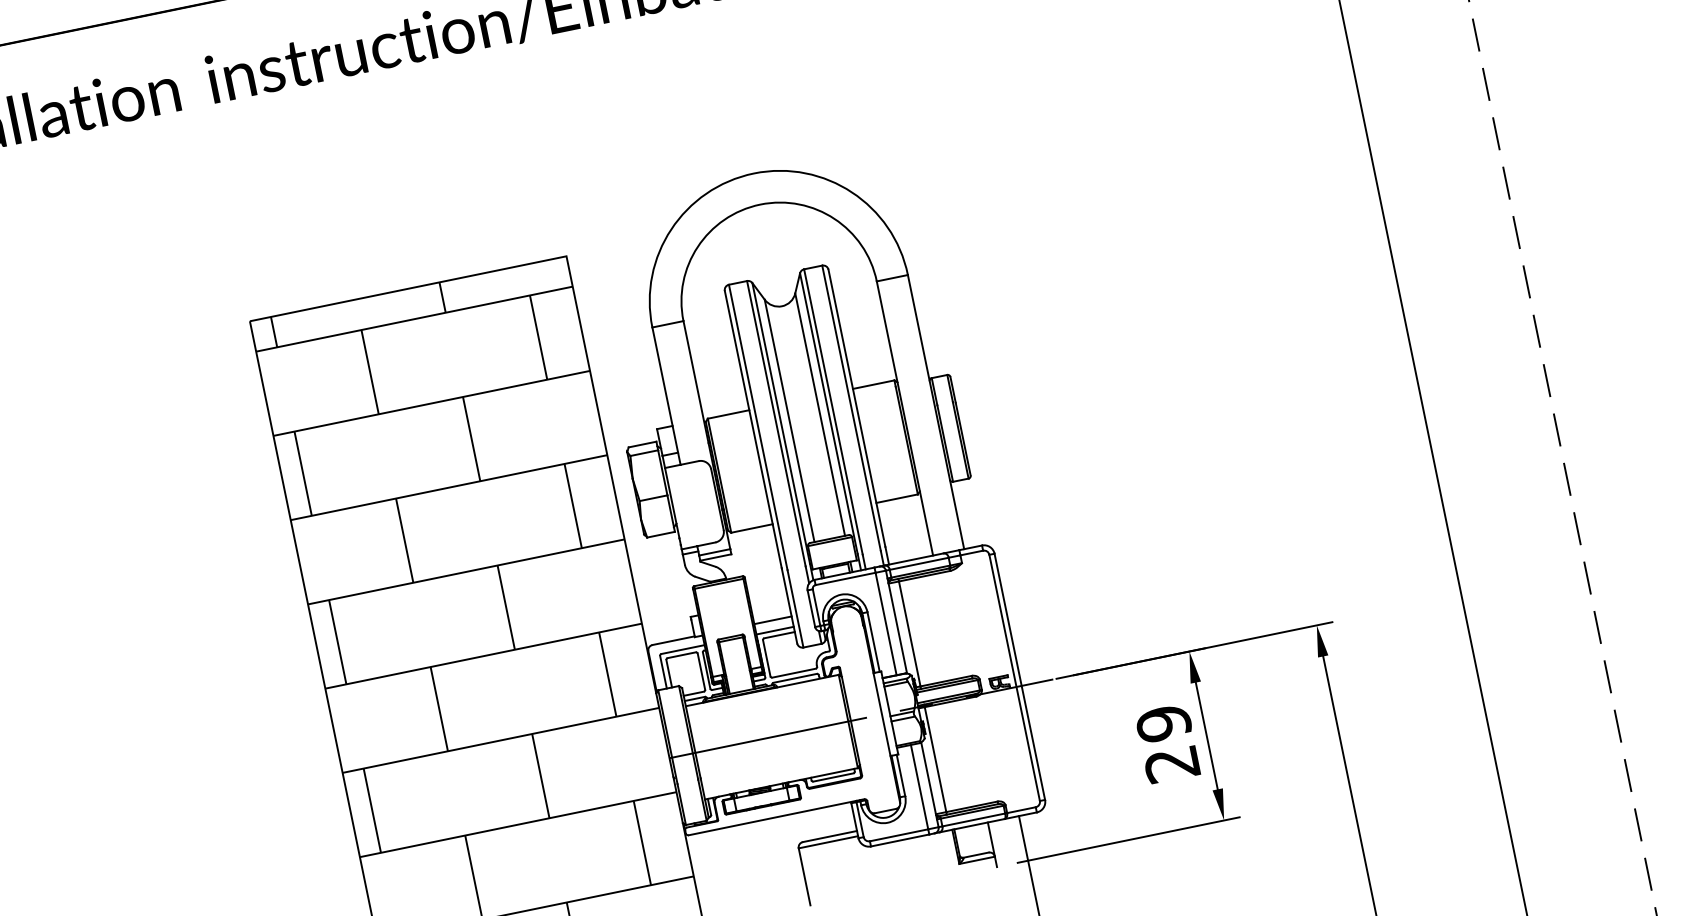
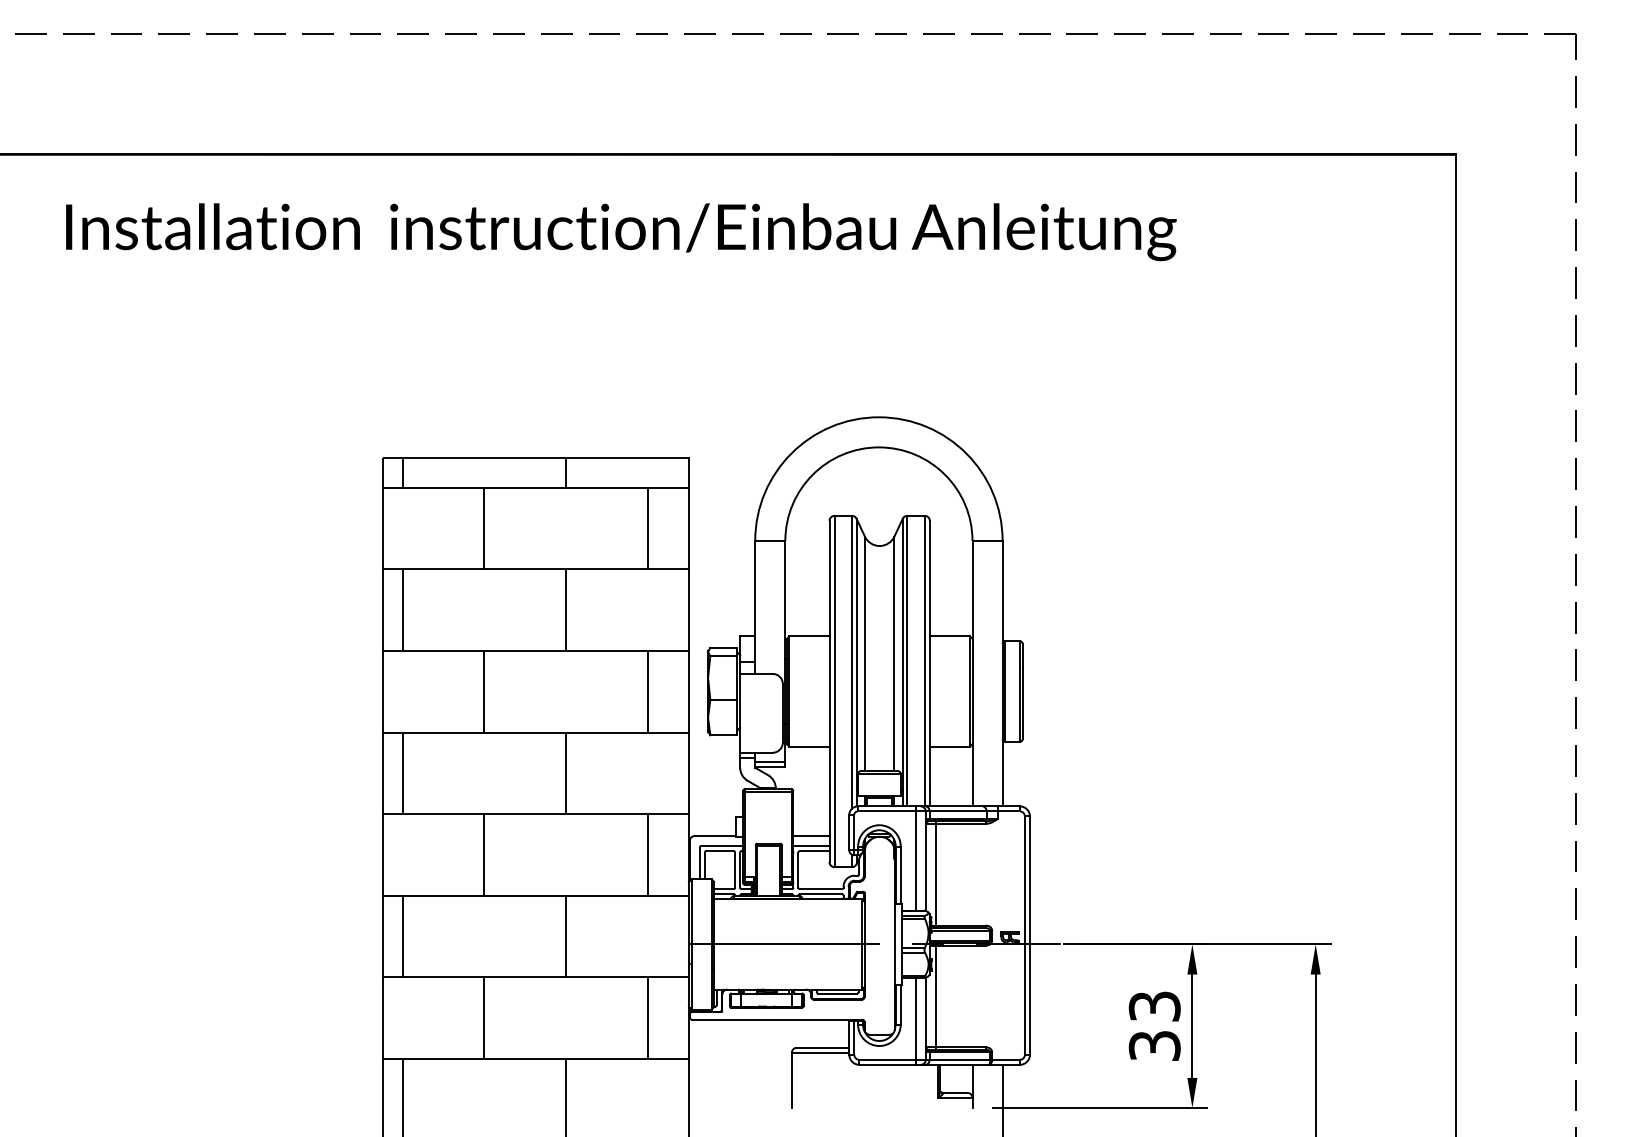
text: (1167, 743) -> (1154, 1025), 29 -> 33

